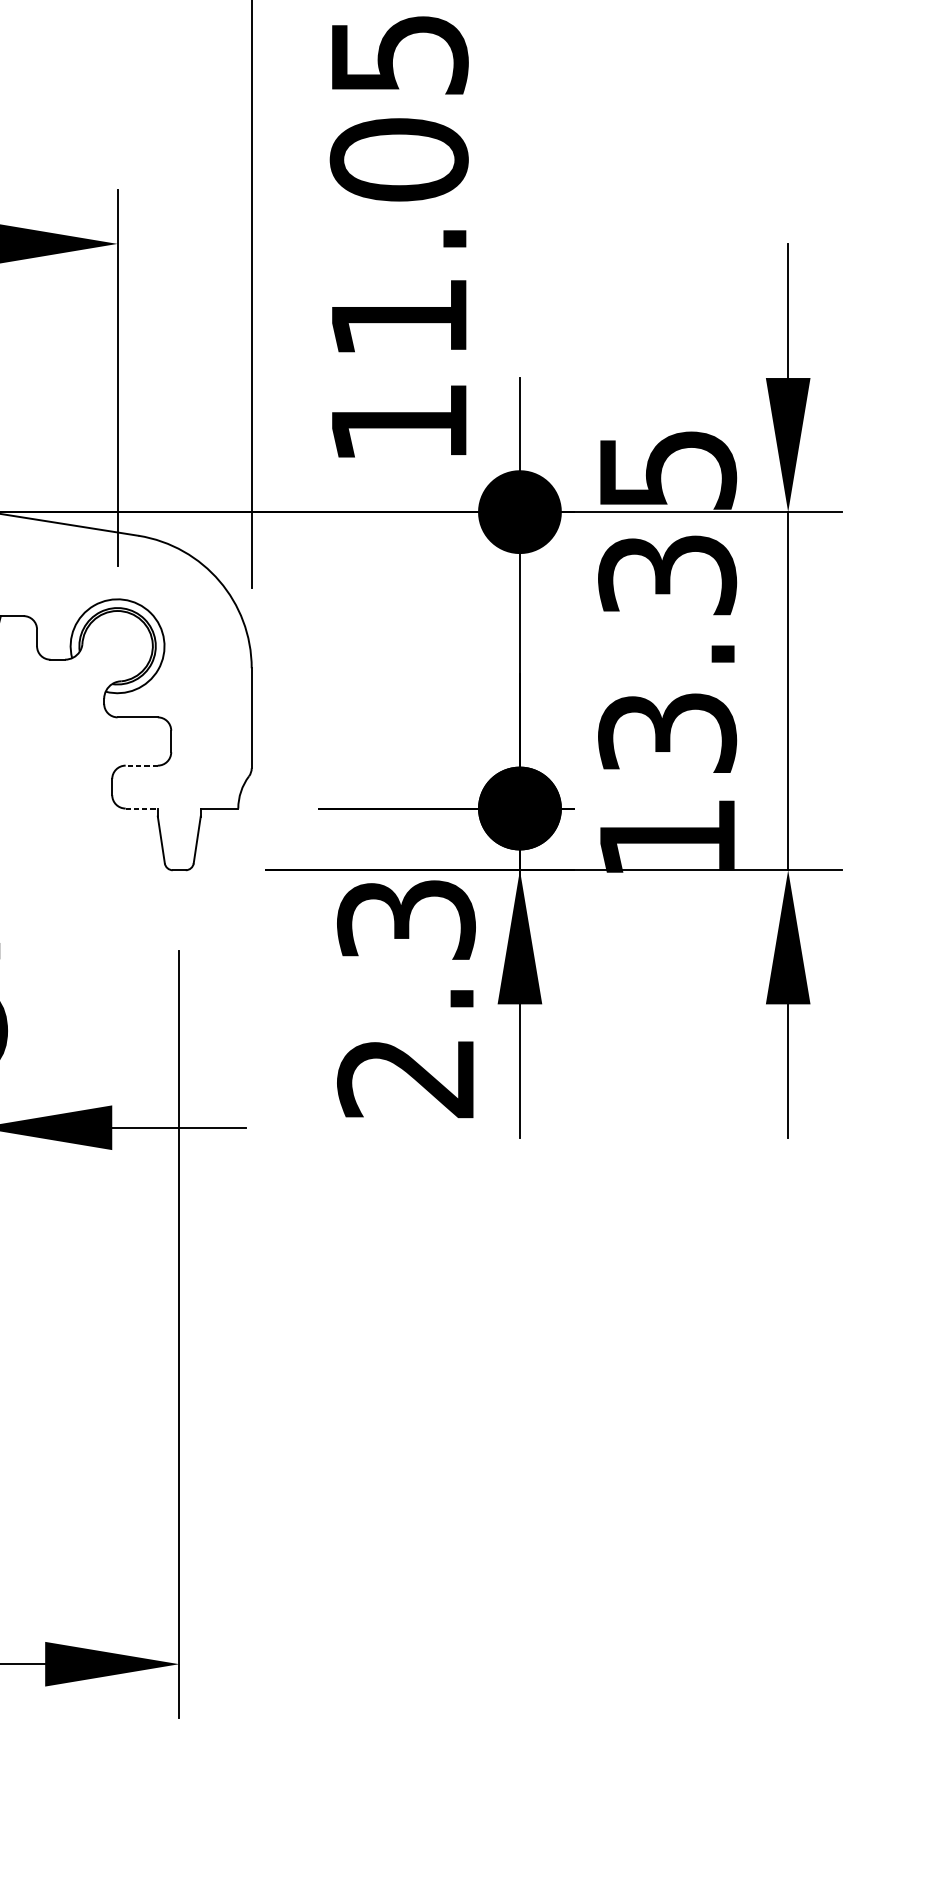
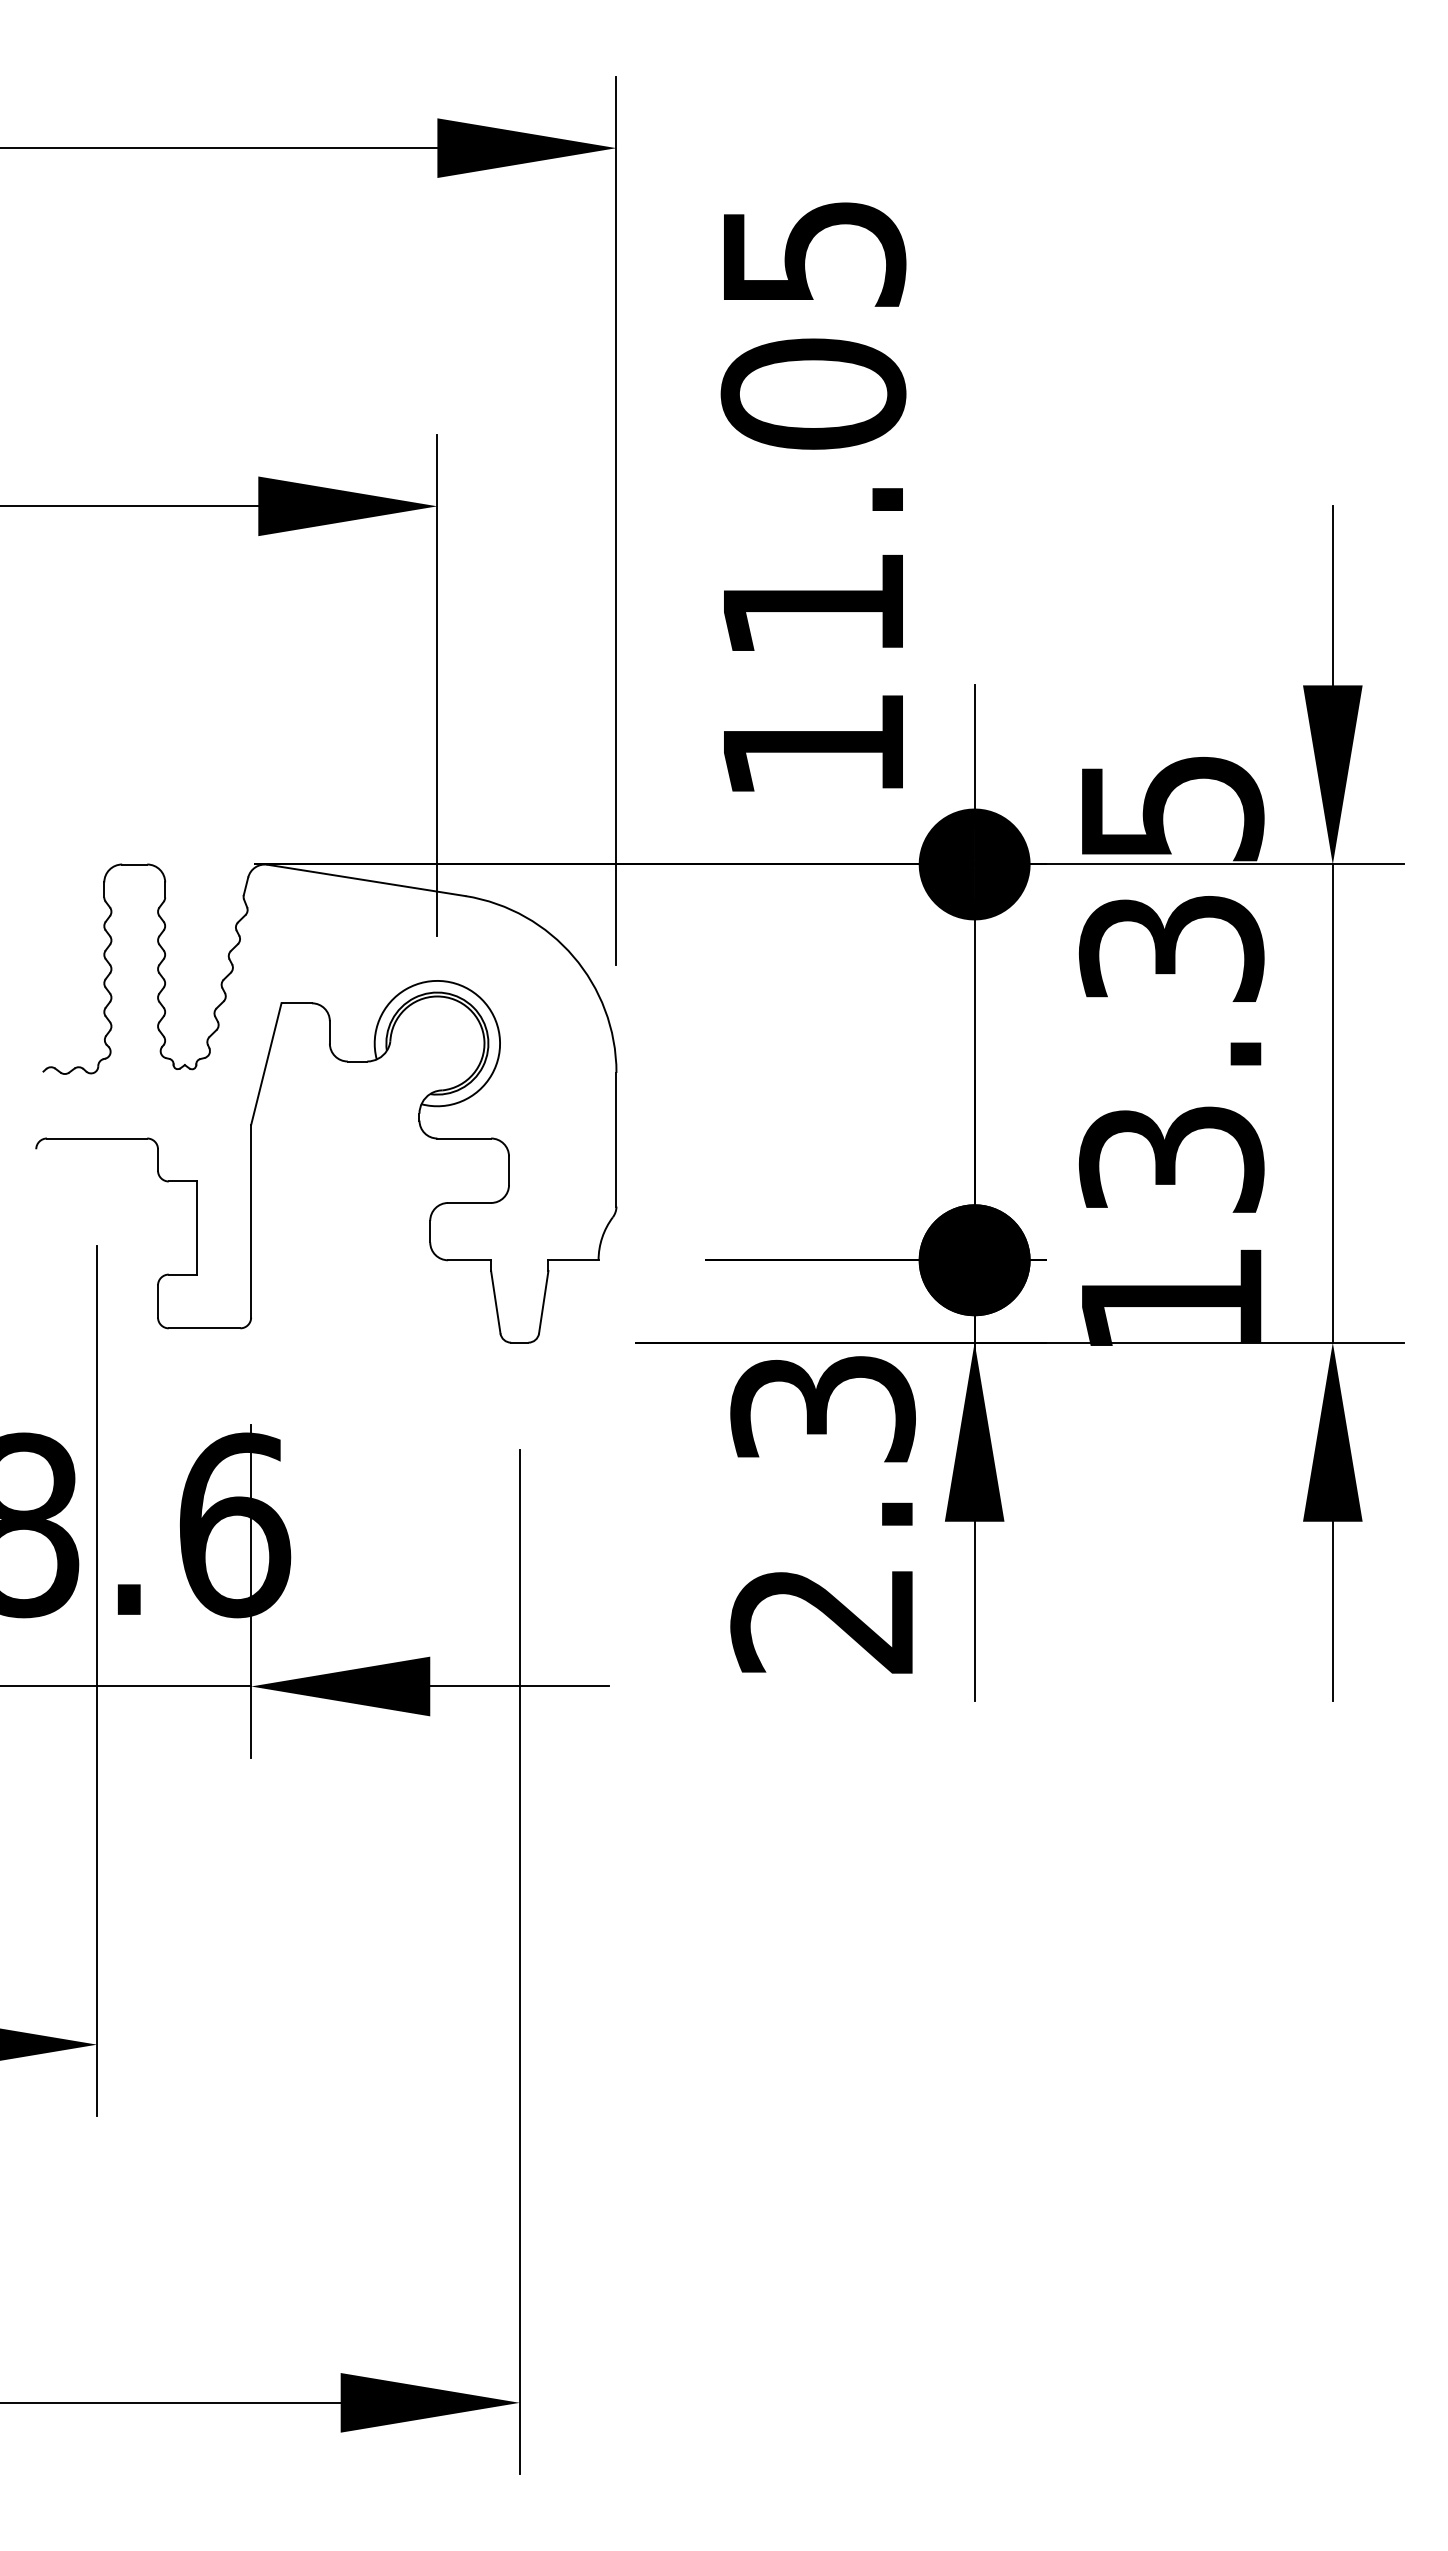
line: (141, 765) -> (469, 1202), dashed -> solid
line: (142, 808) -> (470, 1260), dashed -> solid

